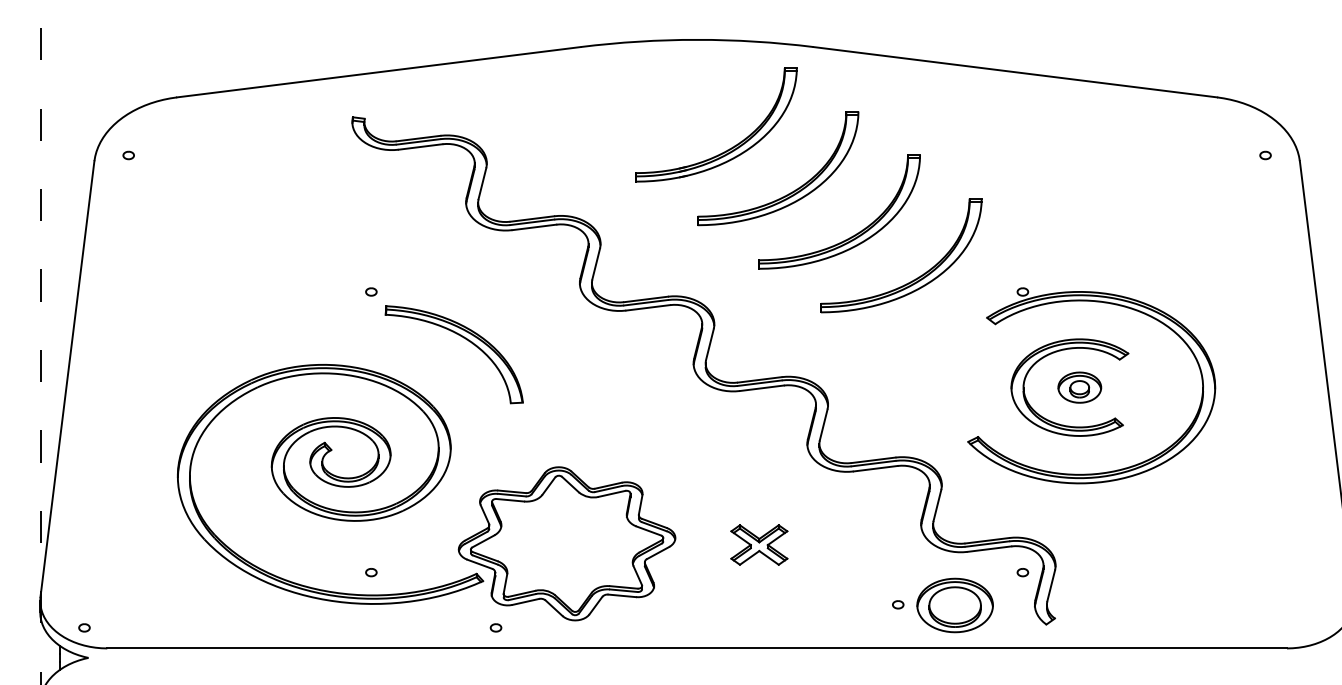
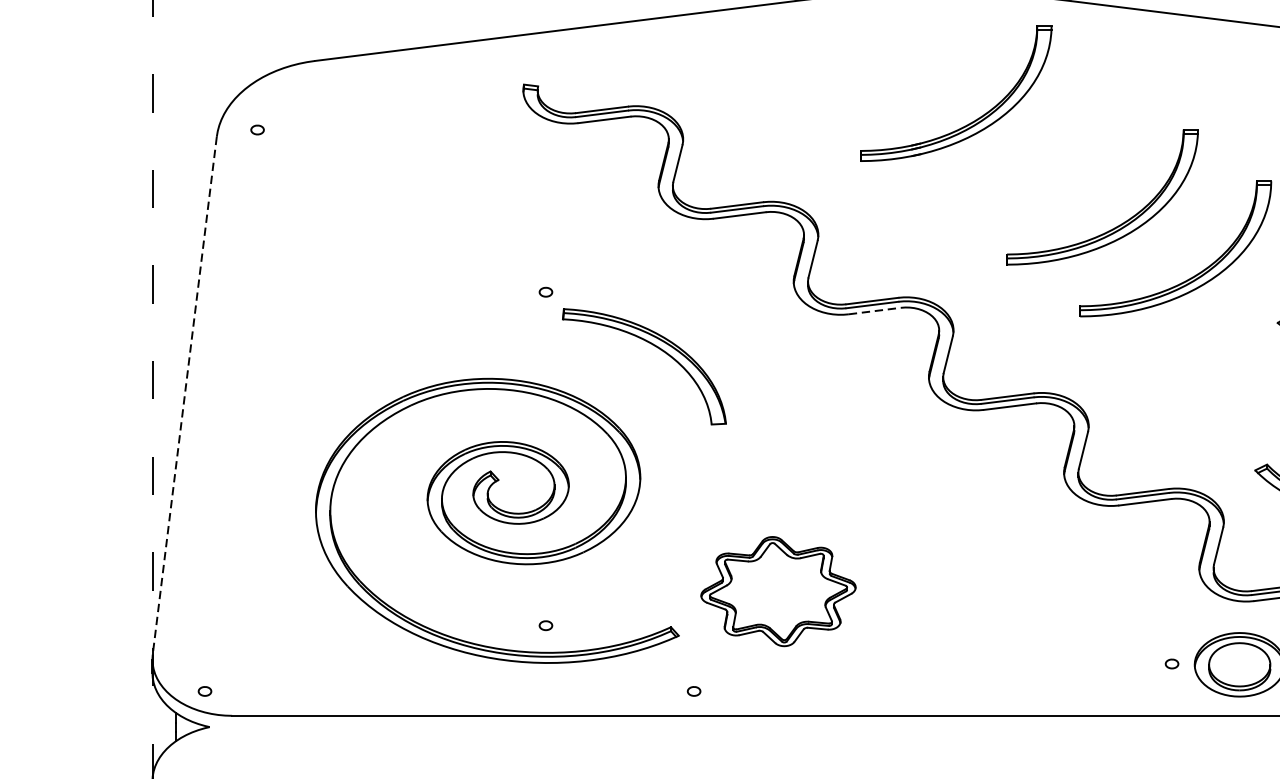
part: (793, 190) -> (1047, 171), removed
line: (648, 307) -> (875, 310), solid -> dashed
line: (67, 379) -> (184, 396), solid -> dashed
part: (566, 543) -> (777, 591), size x0.6
part: (759, 544) -> (1007, 592), removed

